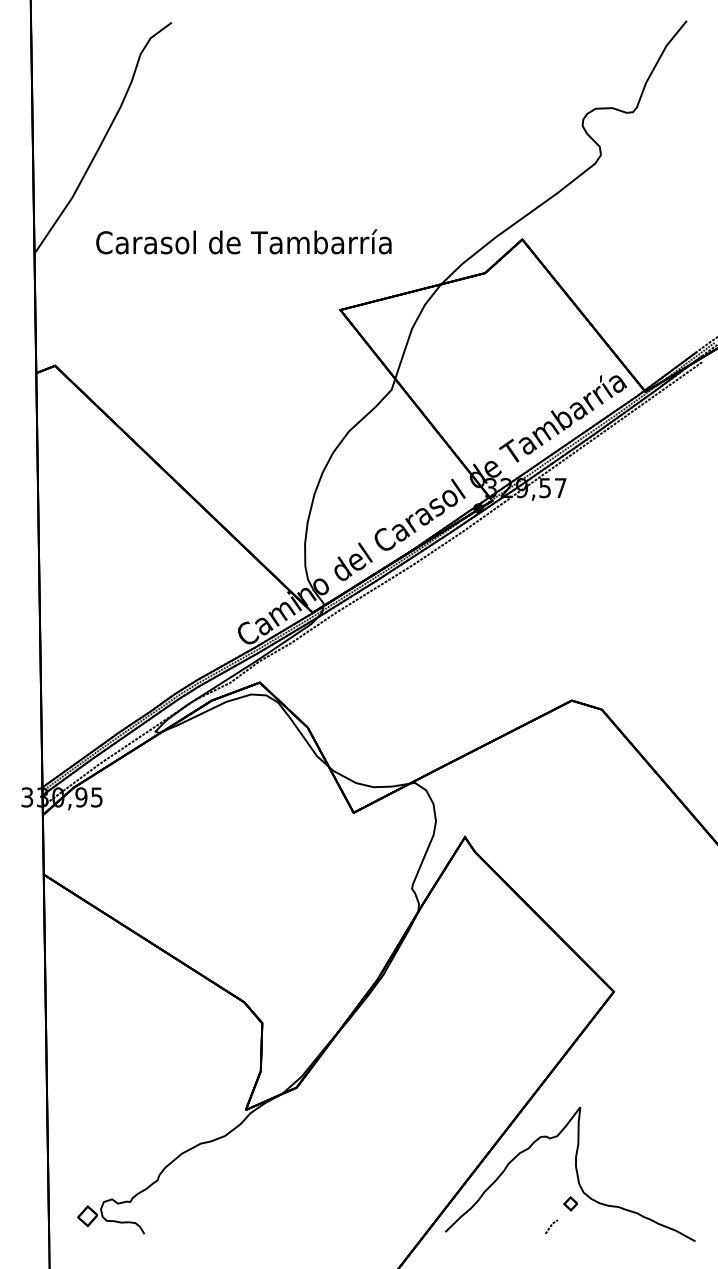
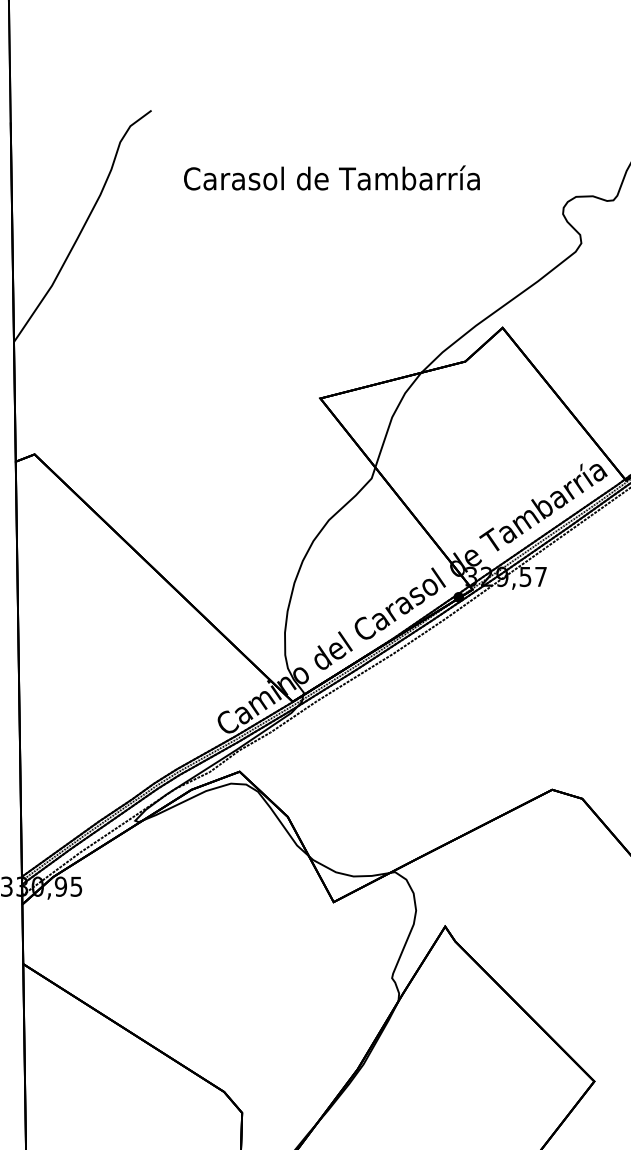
text: (243, 241) -> (331, 177), moved

